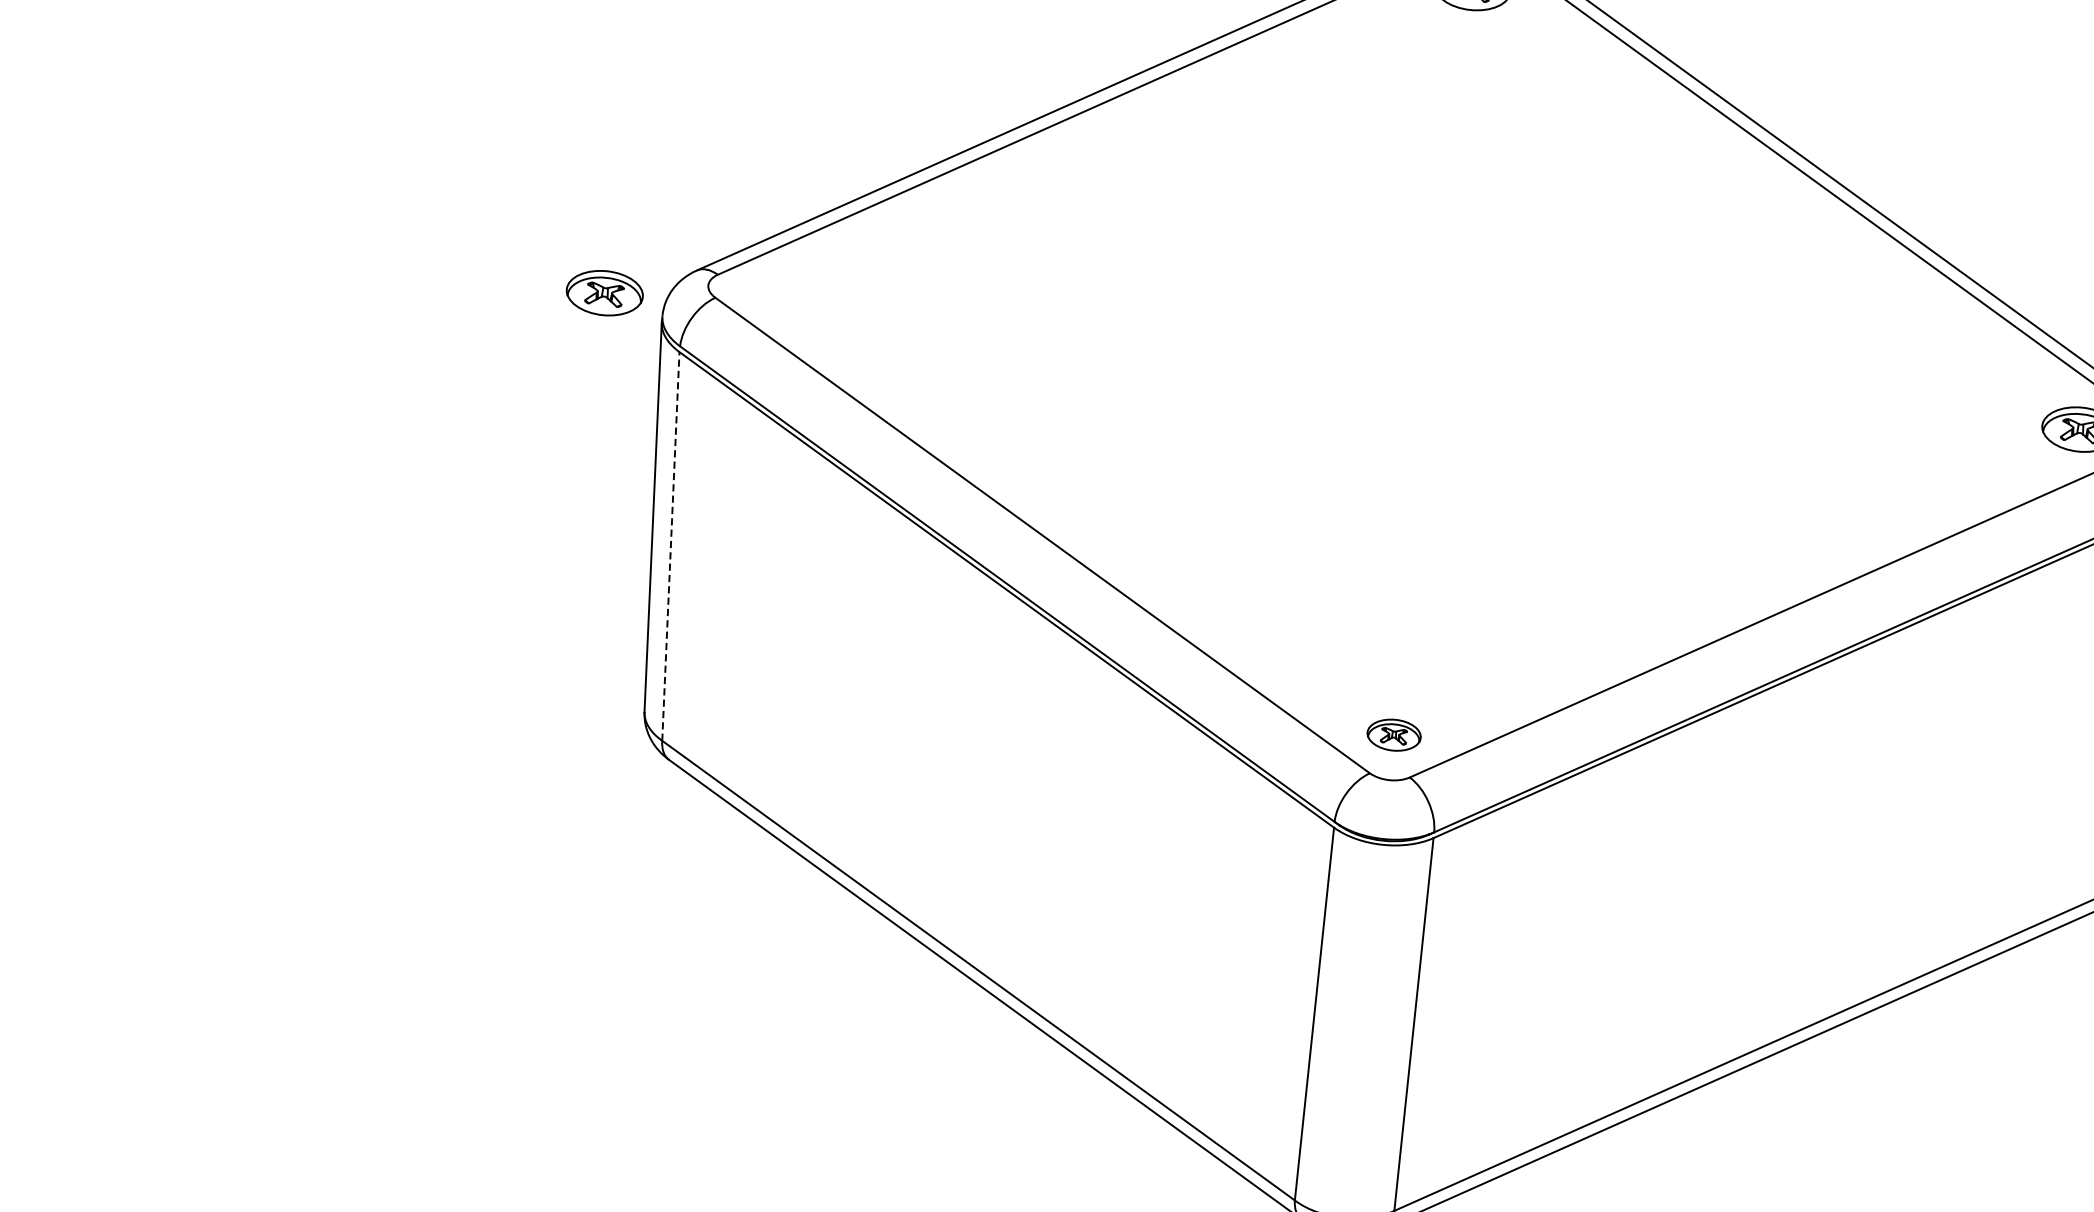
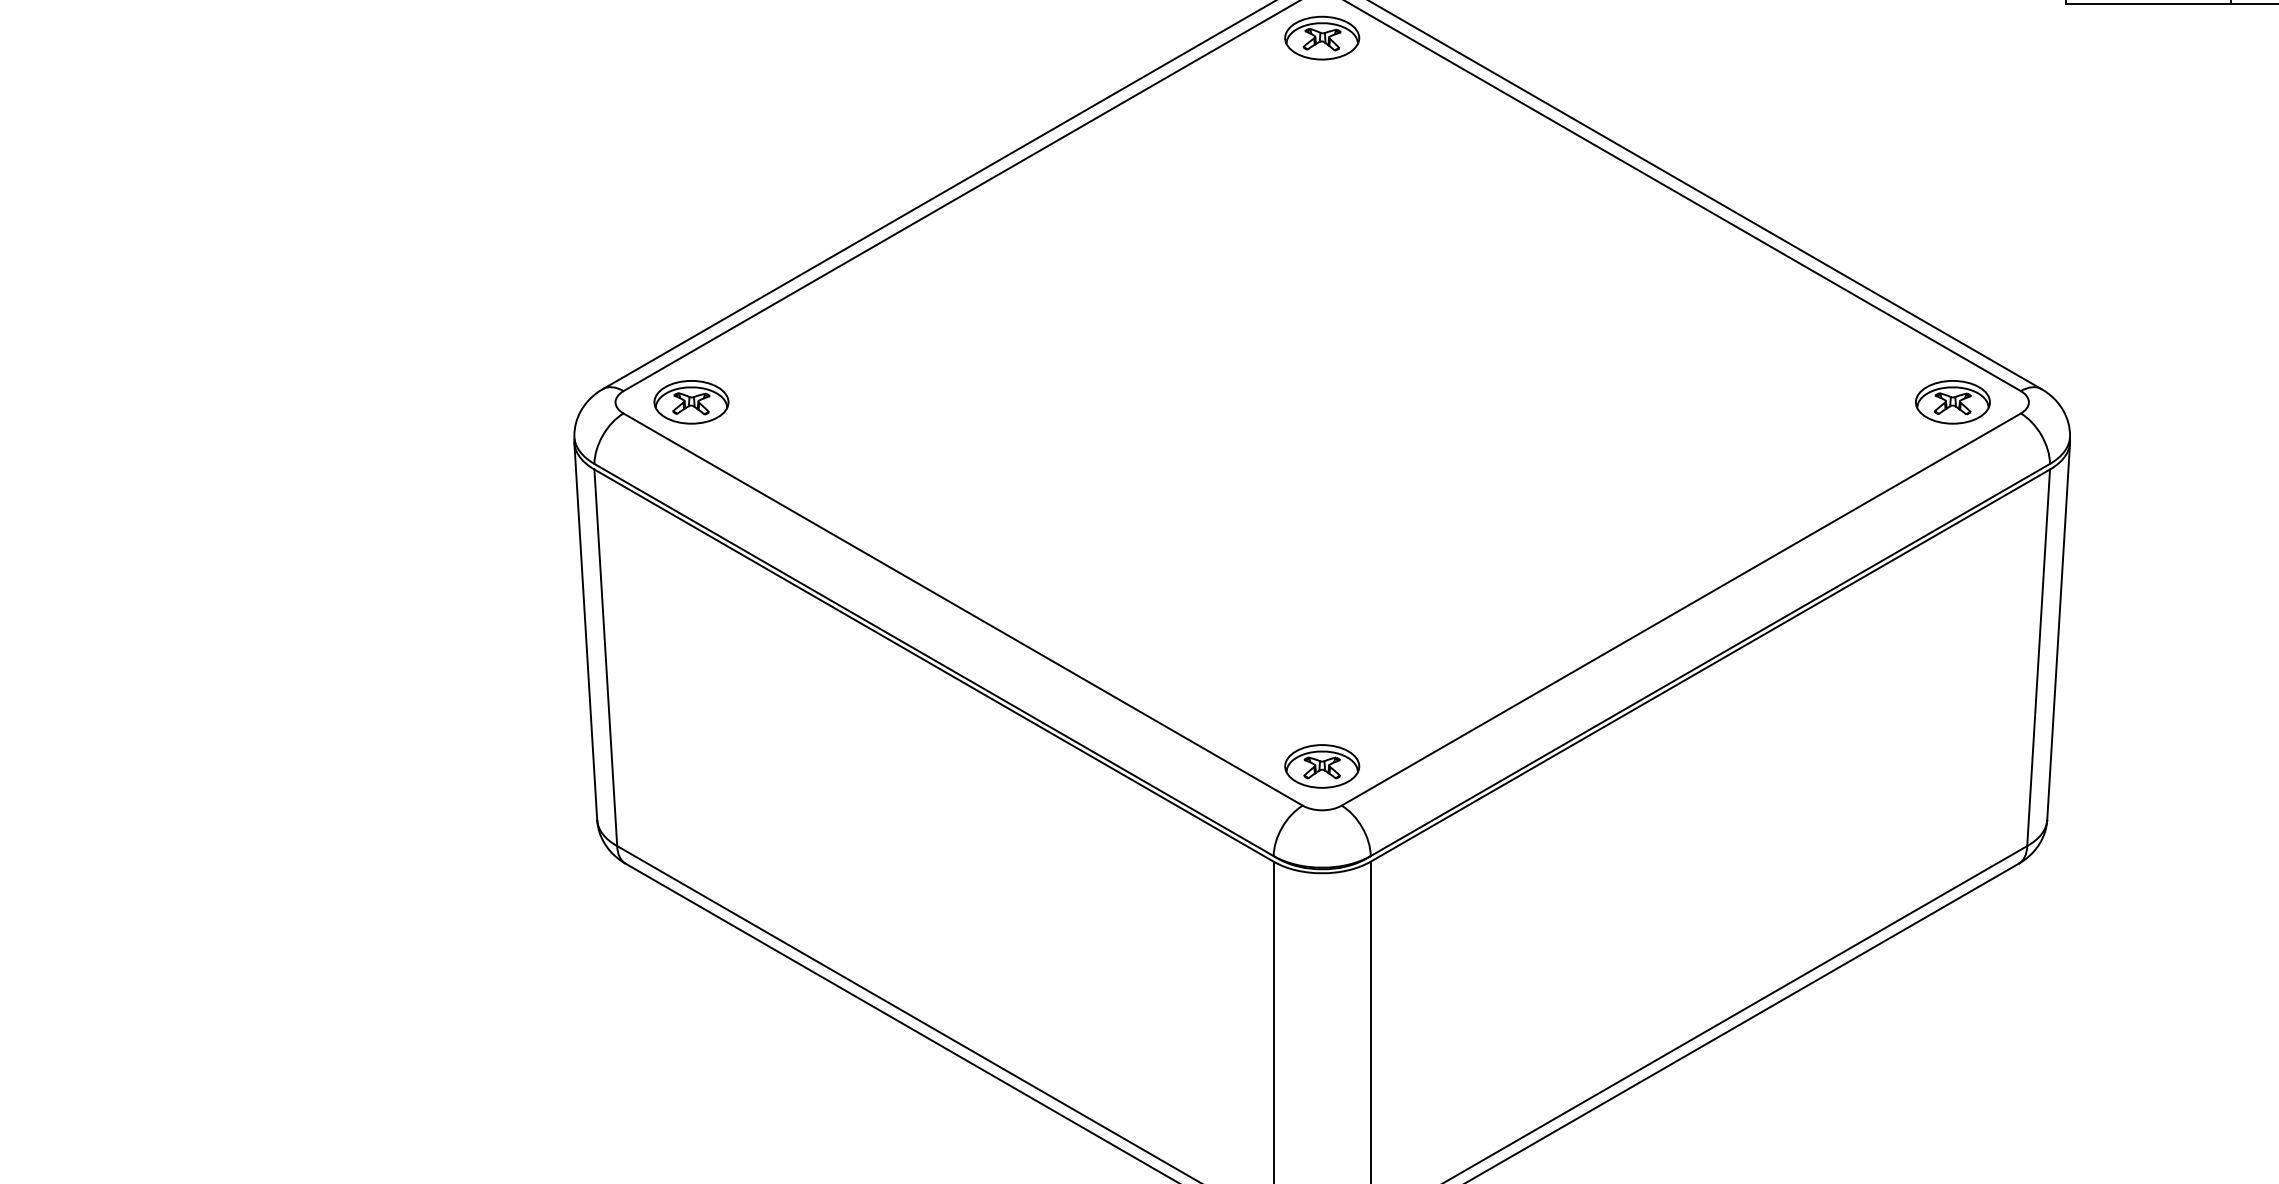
part: (604, 293) -> (691, 402), moved
line: (670, 546) -> (605, 657), dashed -> solid
part: (1394, 735) -> (1322, 766), size x1.43

